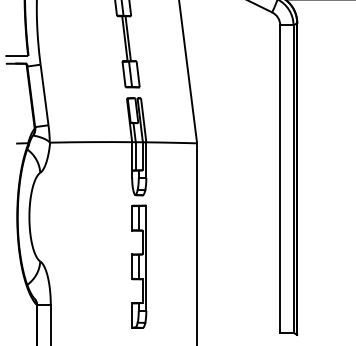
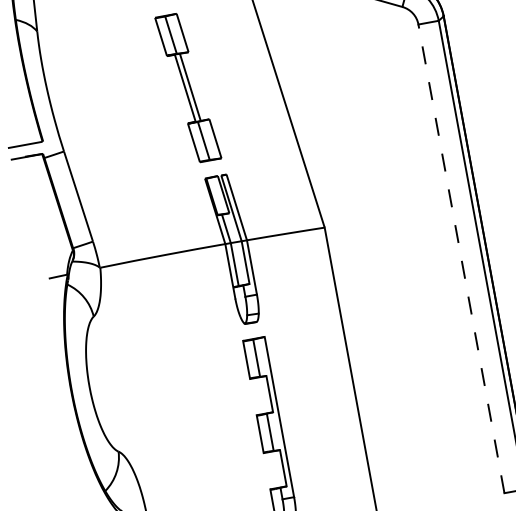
line: (280, 179) -> (461, 259), solid -> dashed

